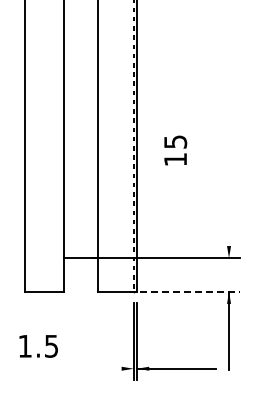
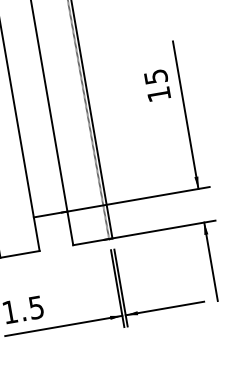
text: (175, 150) -> (157, 85), moved
line: (229, 184) -> (186, 115), added
line: (184, 291) -> (159, 229), dashed -> solid
line: (74, 368) -> (63, 325), added

